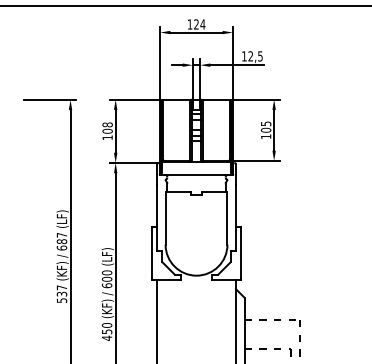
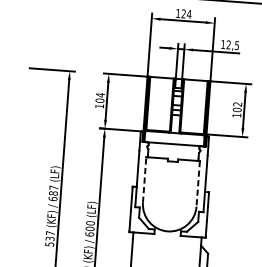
text: (265, 123) -> (237, 104), 105 -> 102
text: (107, 124) -> (100, 94), 108 -> 104
line: (165, 217) -> (144, 179), solid -> dashed
line: (227, 218) -> (198, 183), solid -> dashed

